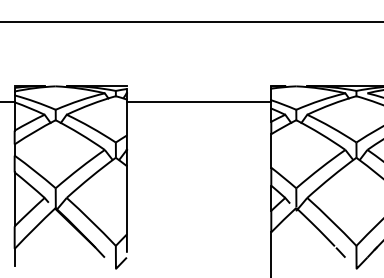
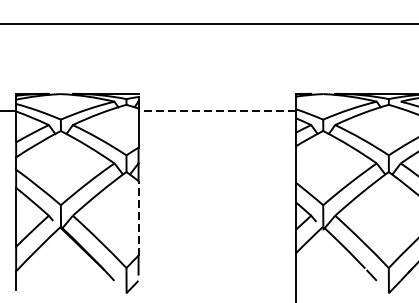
line: (198, 102) -> (216, 111), solid -> dashed
line: (126, 199) -> (138, 217), solid -> dashed

